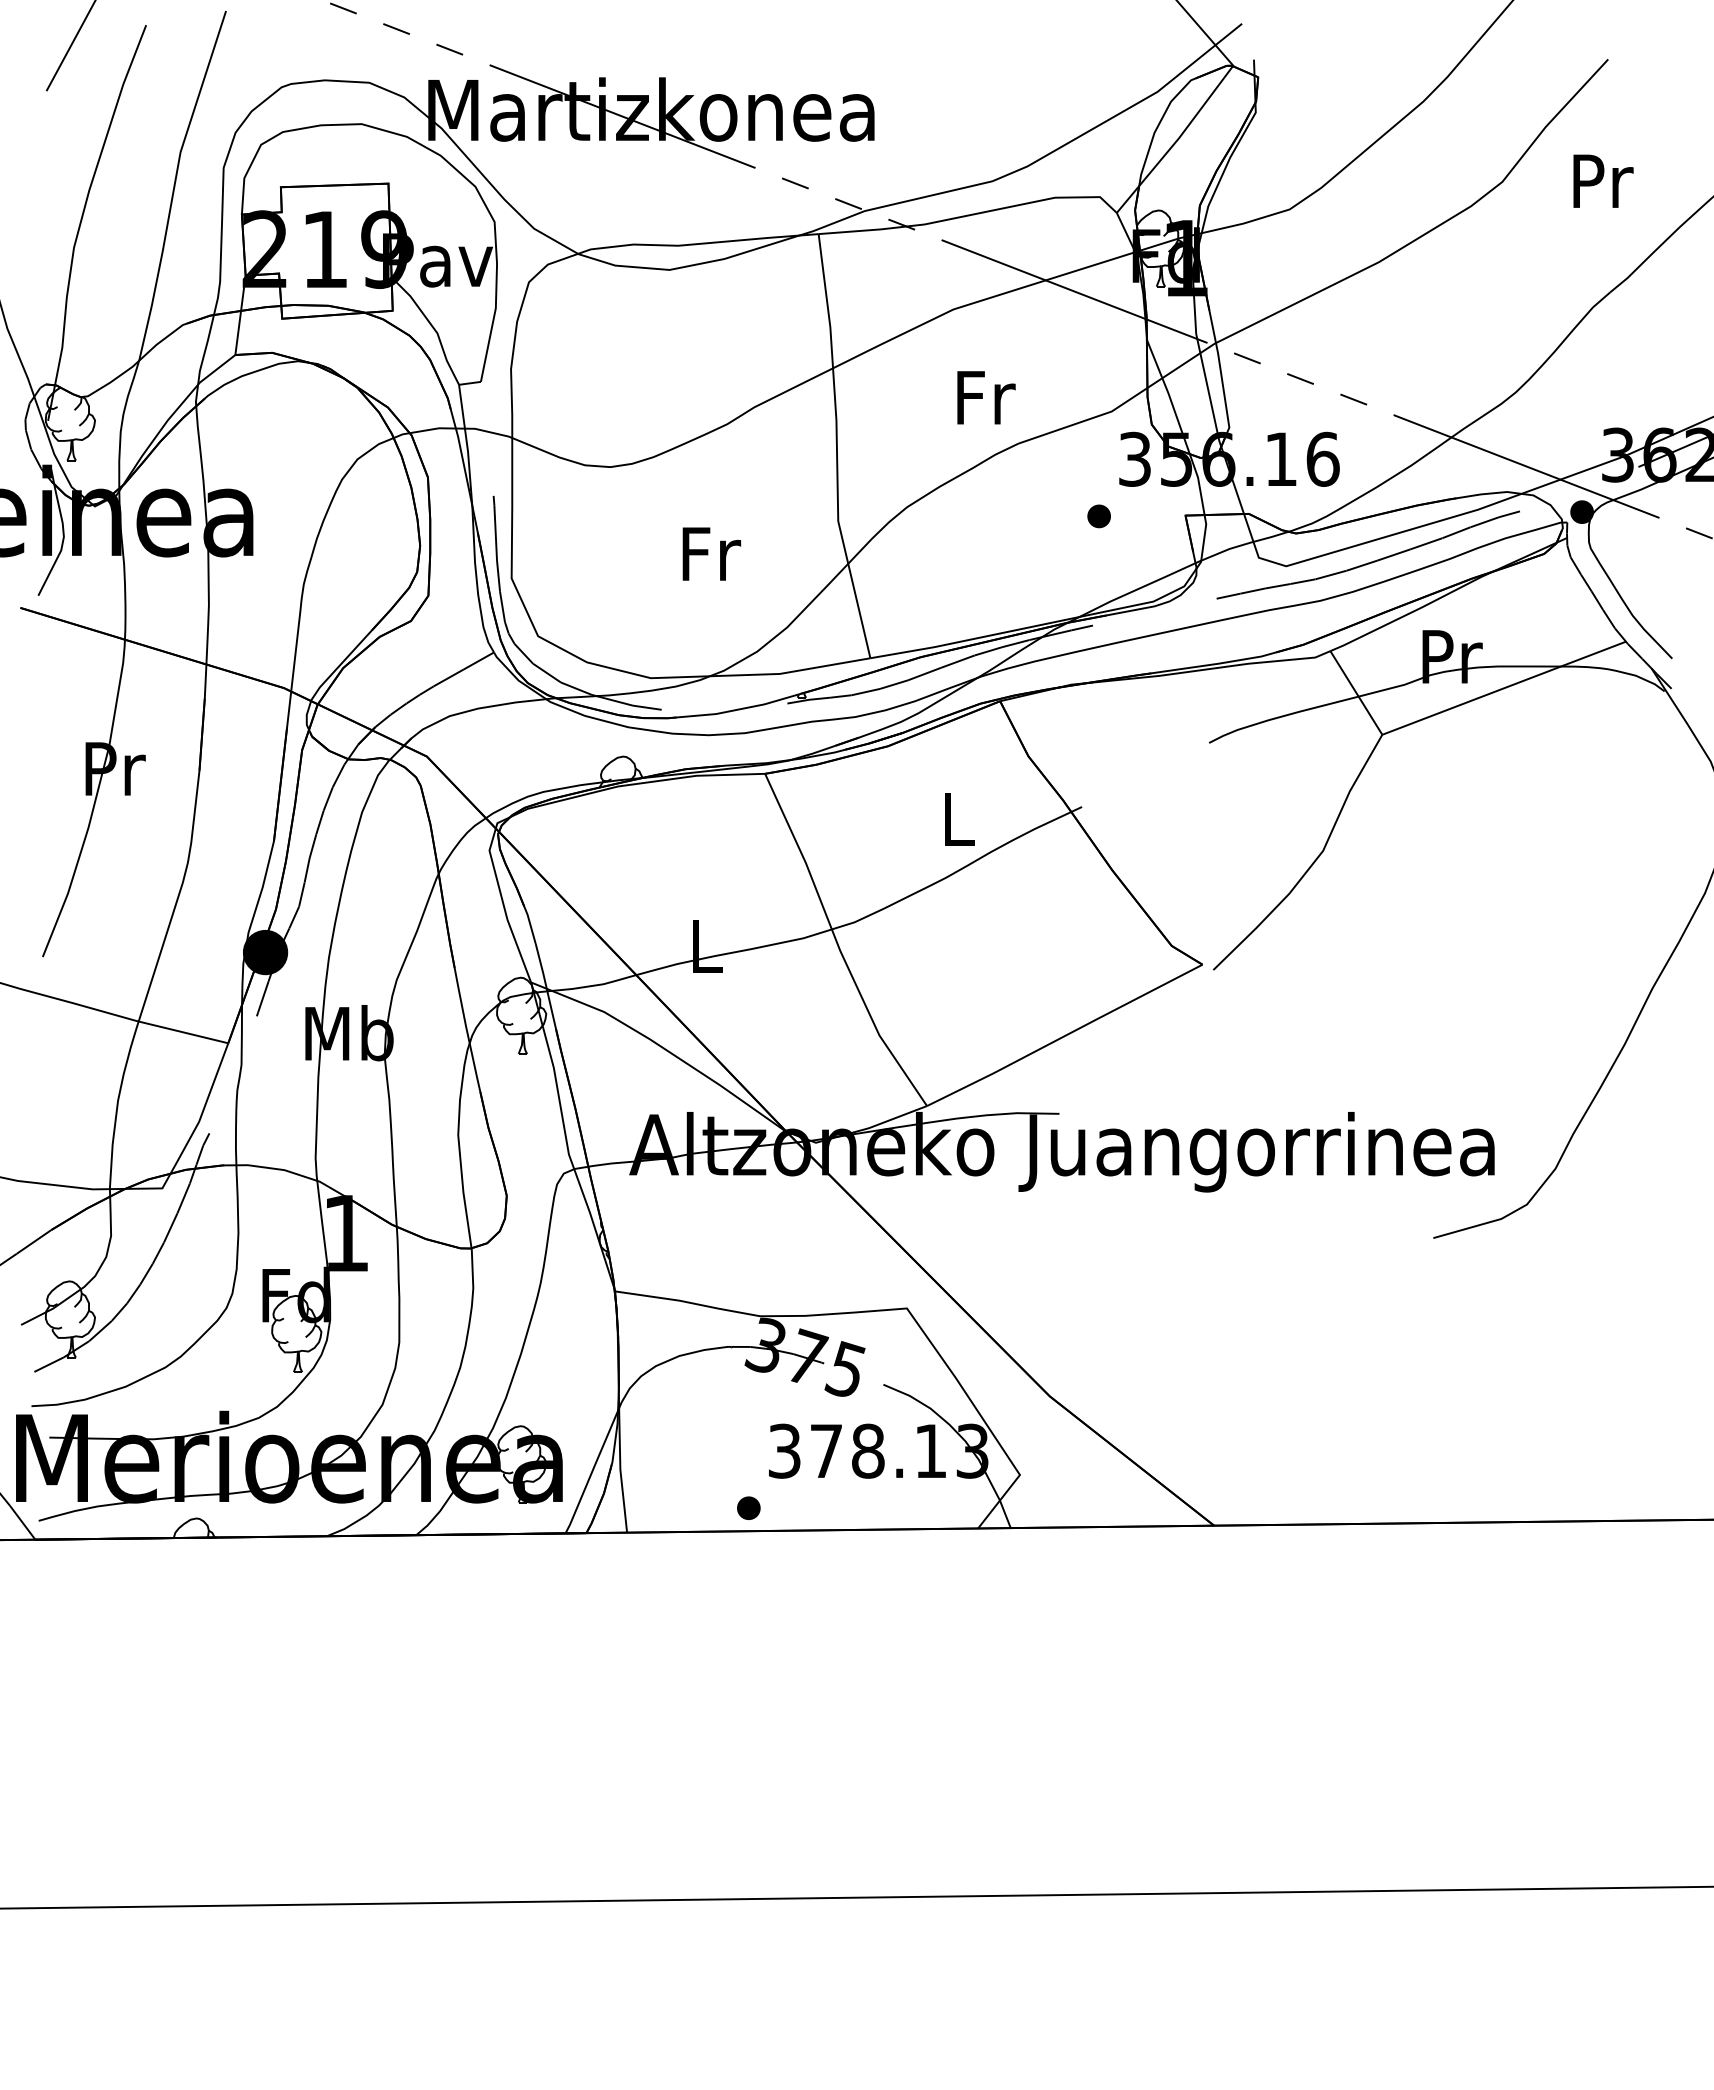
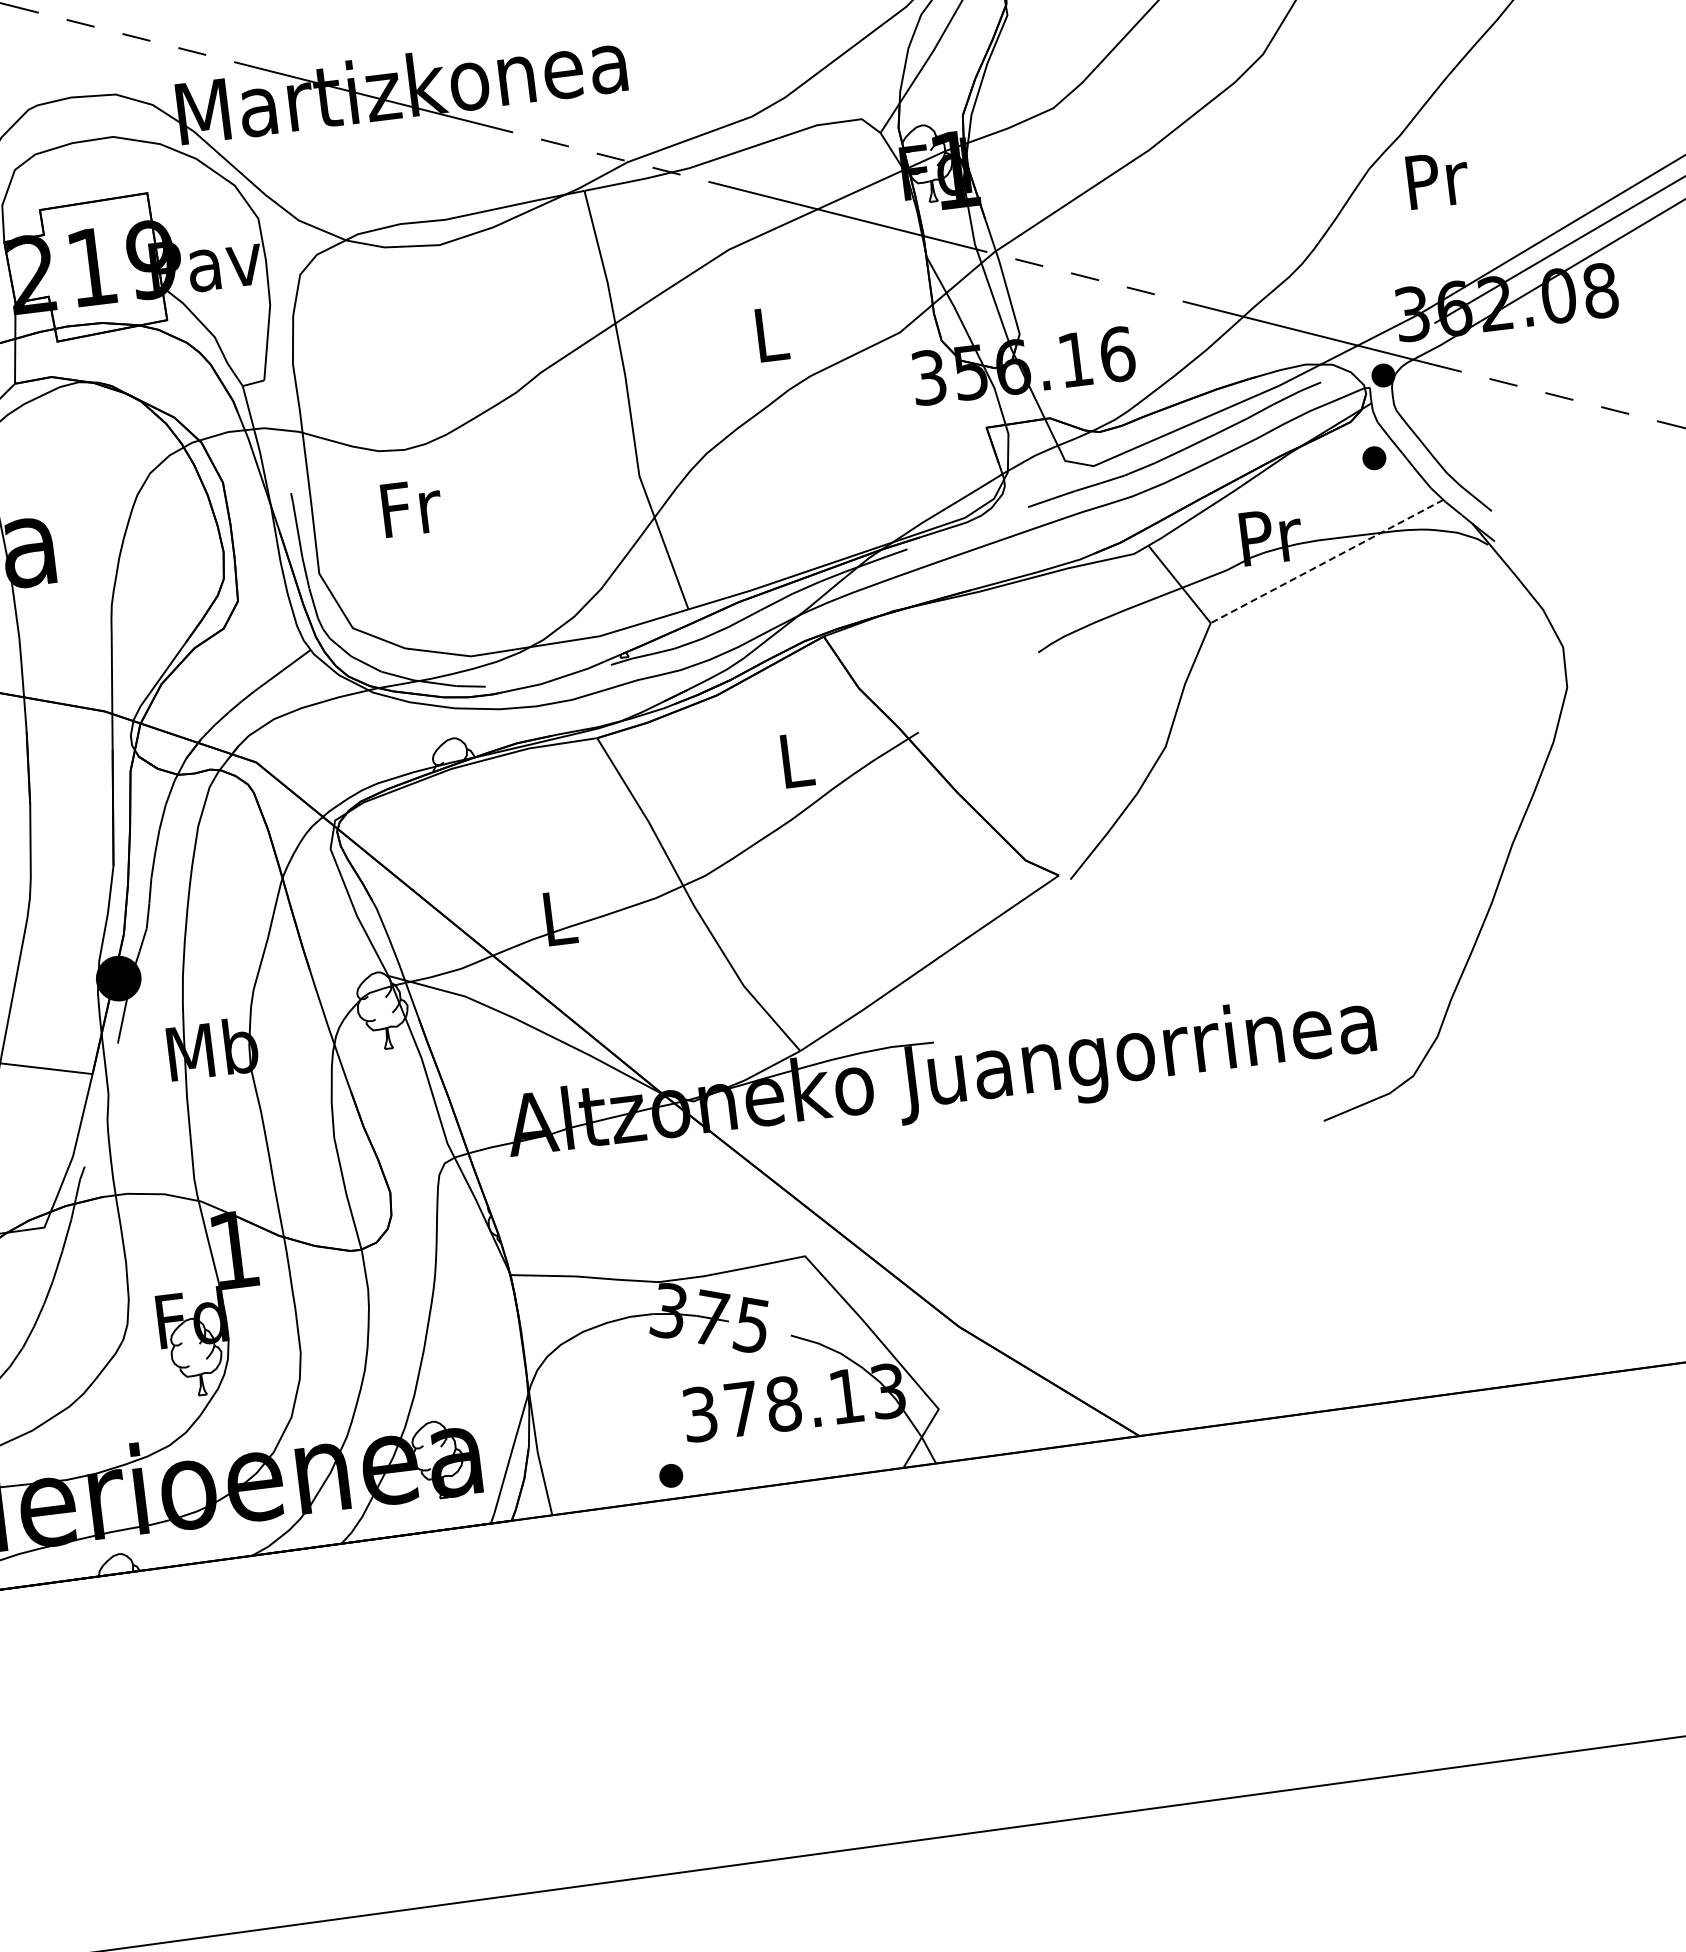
text: (1603, 180) -> (1438, 179), moved
text: (986, 397) -> (772, 333), Fr -> L
part: (1098, 516) -> (1373, 458), moved
text: (711, 553) -> (411, 507), moved
line: (1503, 688) -> (1326, 561), solid -> dashed

